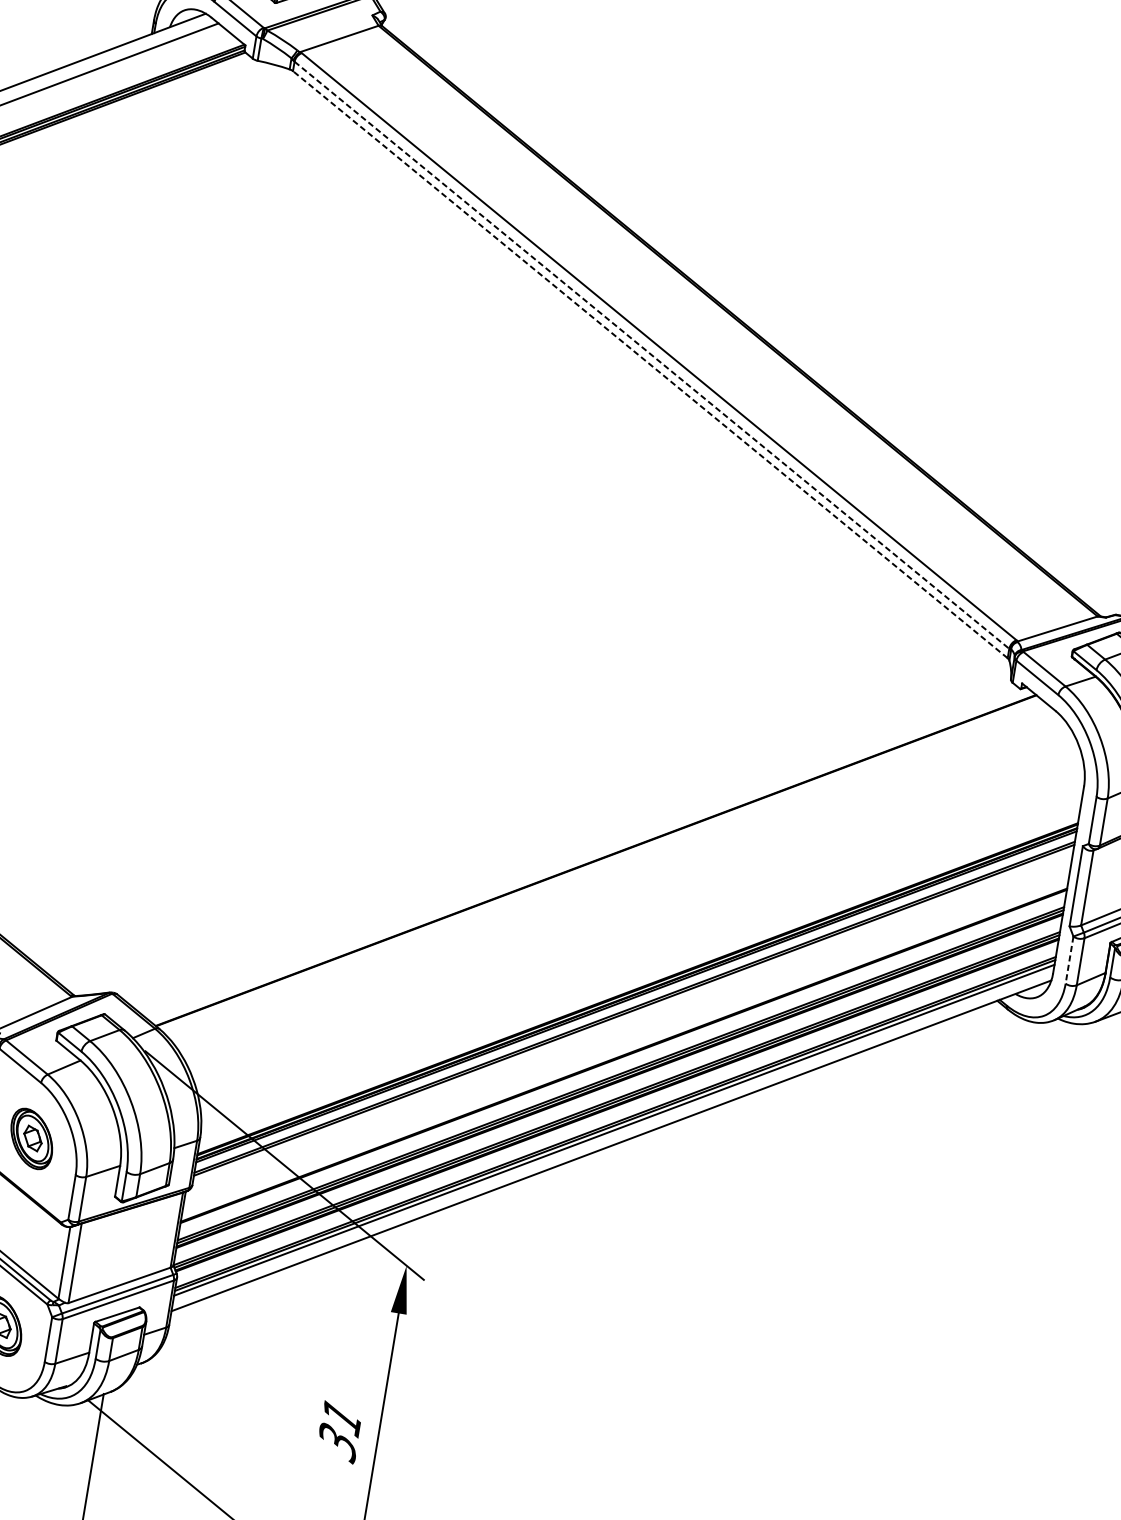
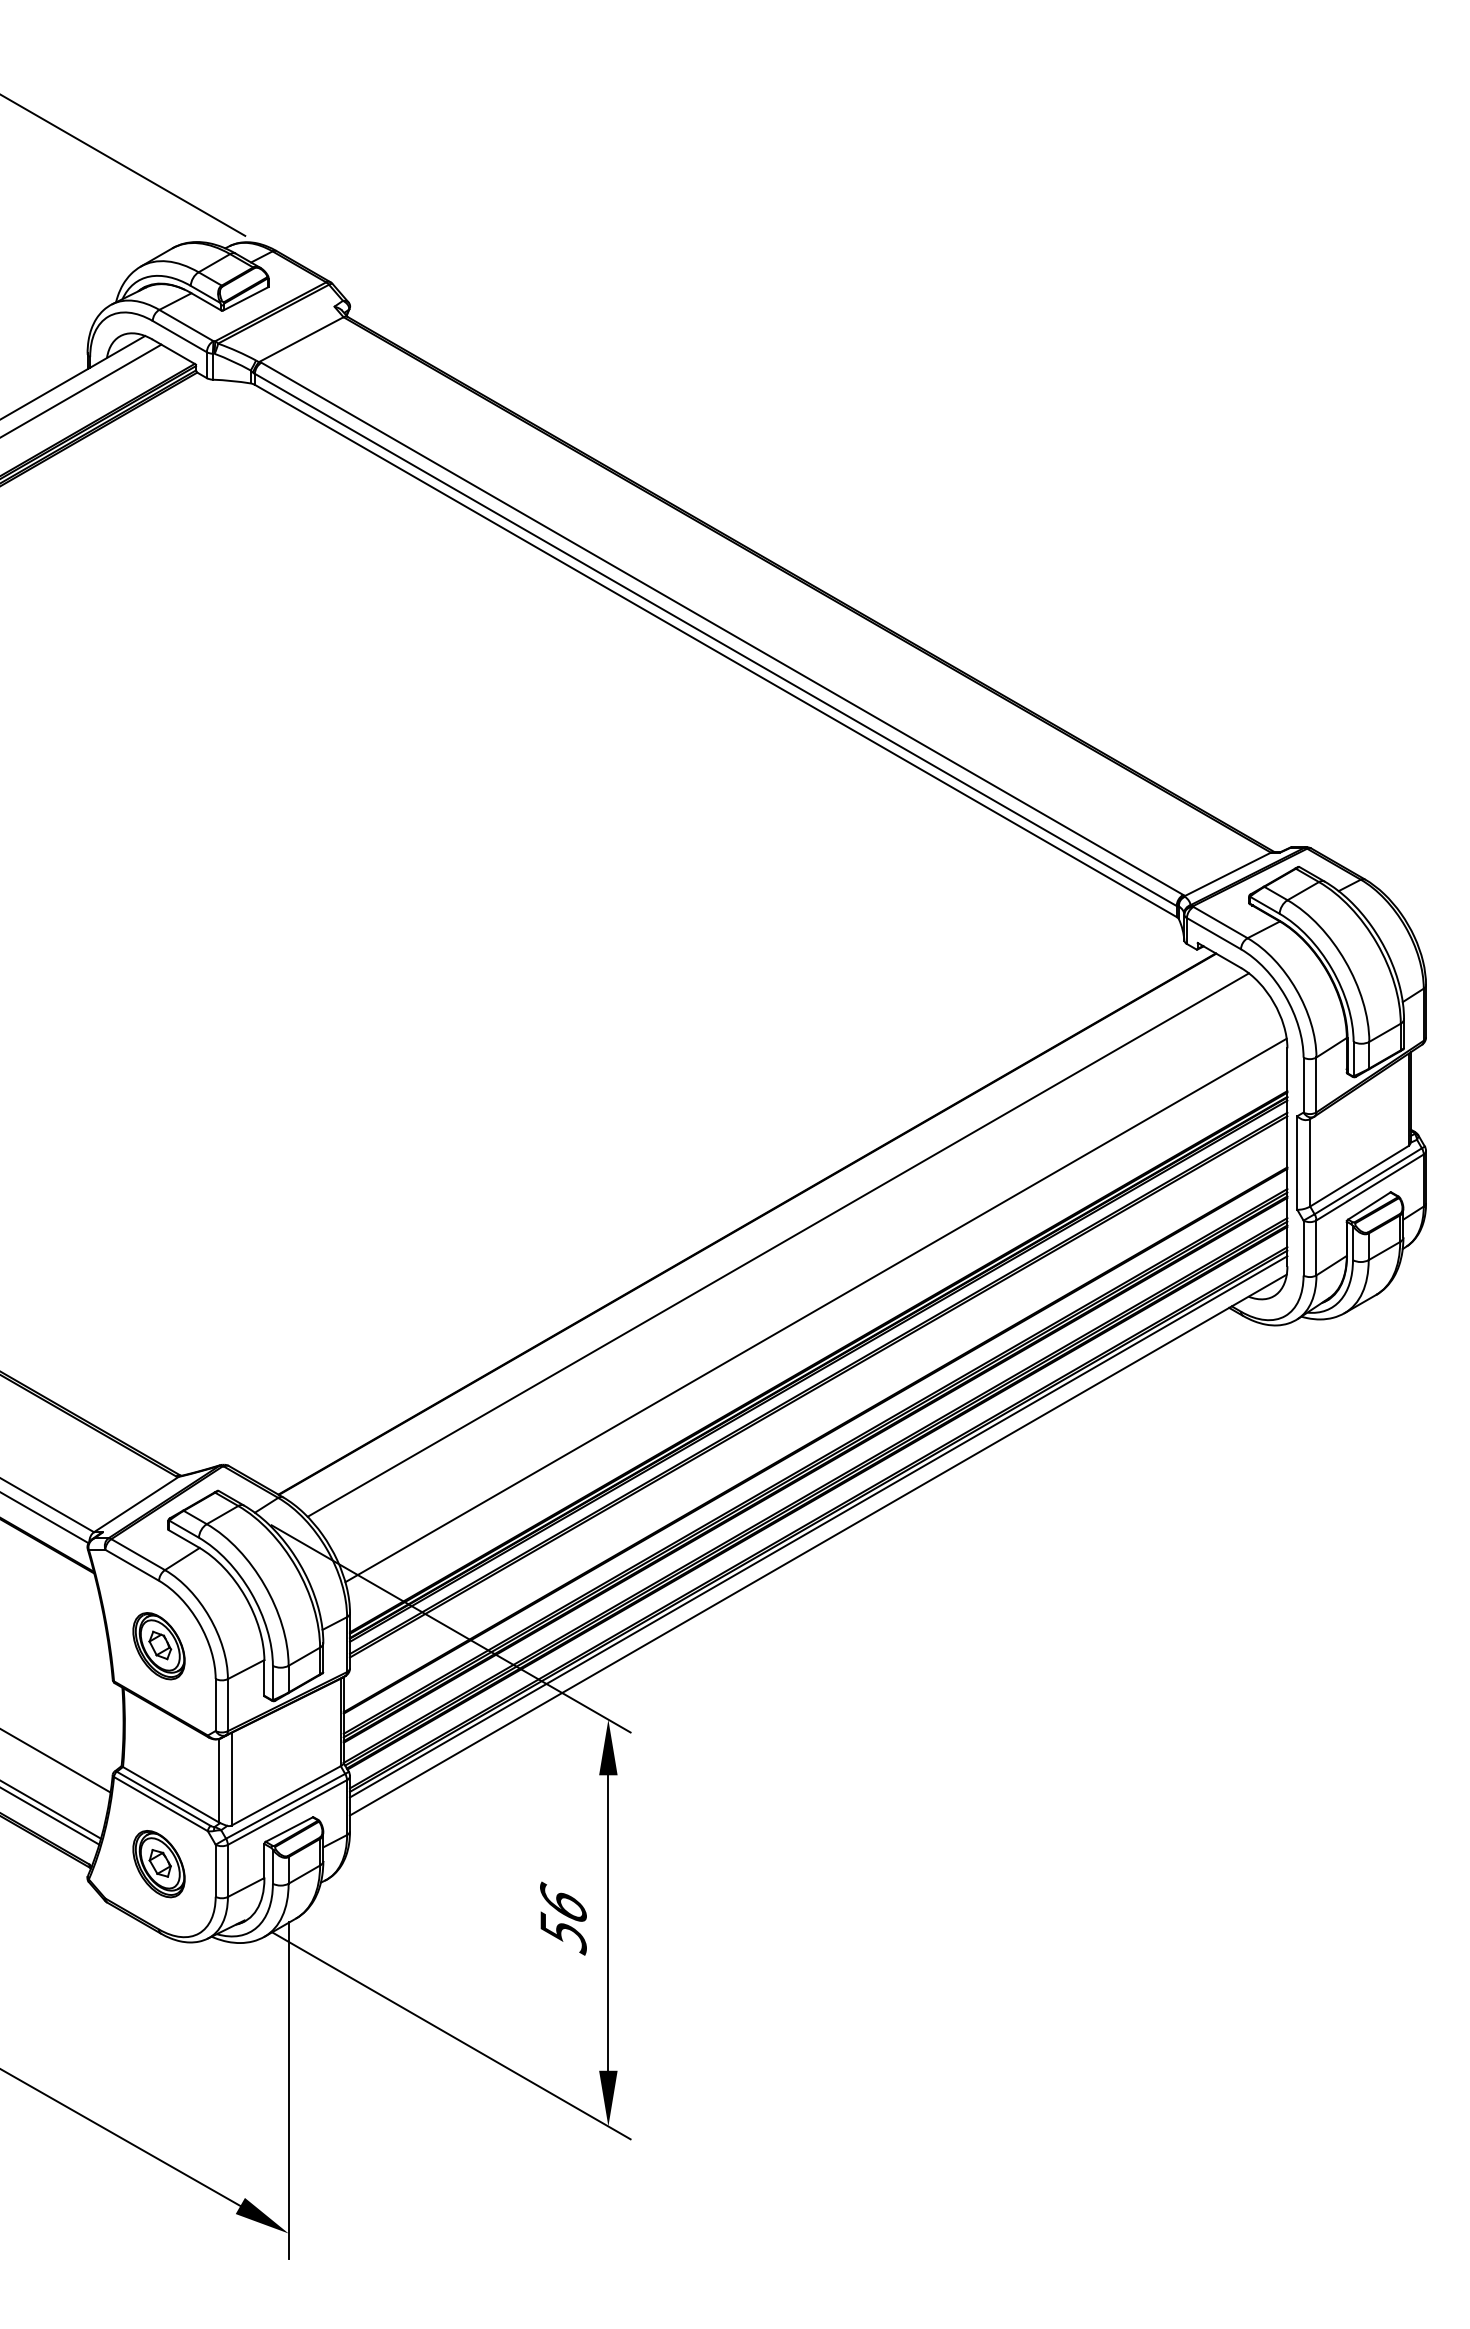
line: (652, 355) -> (716, 640), dashed -> solid
line: (650, 364) -> (715, 650), dashed -> solid
line: (619, 882) -> (777, 1244), added
line: (642, 944) -> (815, 1310), added
line: (1069, 960) -> (1303, 1248), dashed -> solid
text: (339, 1429) -> (563, 1918), 31 -> 56

